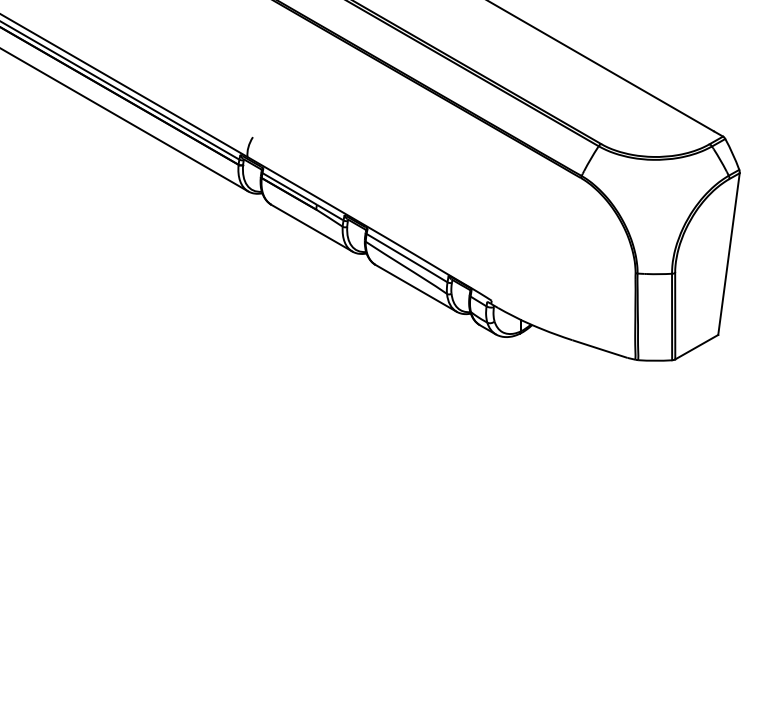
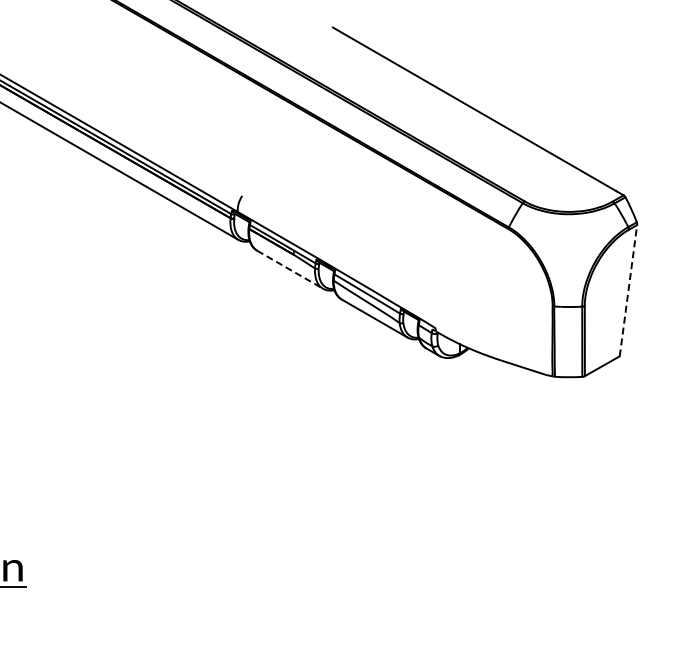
line: (312, 227) -> (290, 269), solid -> dashed
line: (729, 253) -> (628, 290), solid -> dashed

